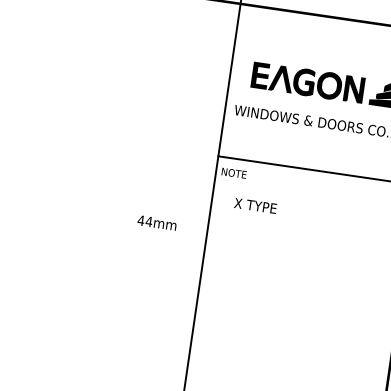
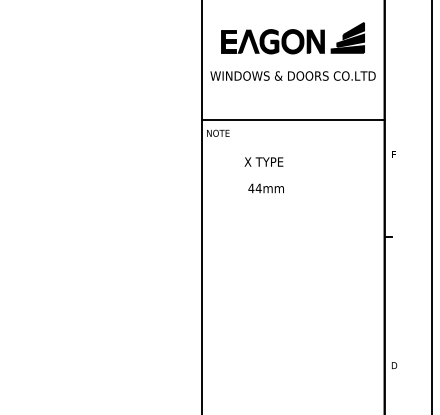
text: (255, 205) -> (263, 161), moved
text: (156, 222) -> (265, 188), moved

